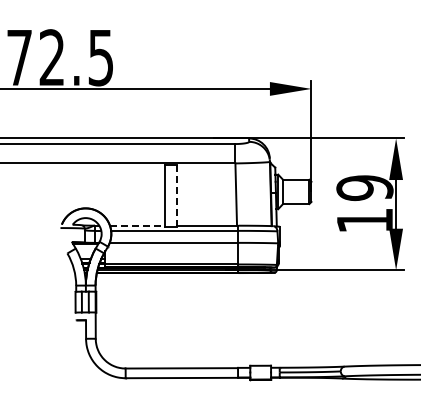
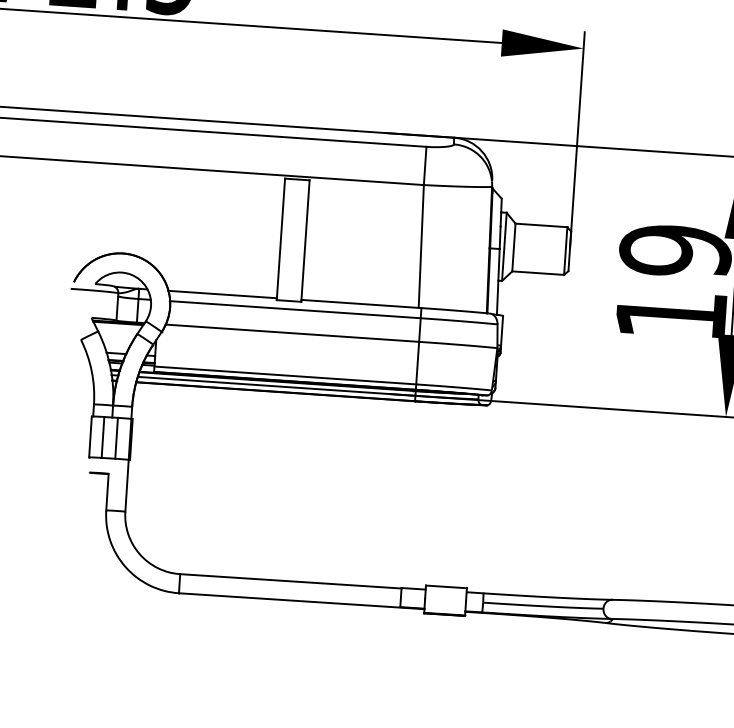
line: (177, 195) -> (305, 240), dashed -> solid
line: (137, 225) -> (222, 294), dashed -> solid

